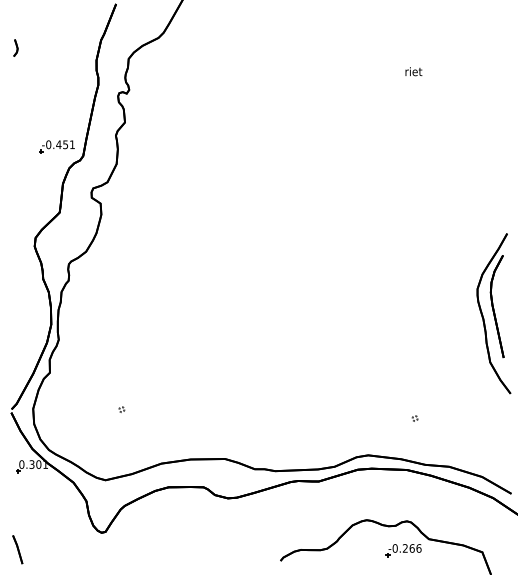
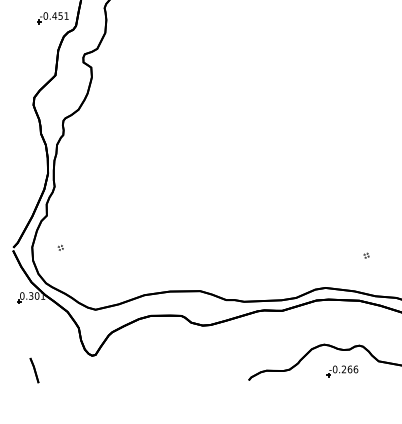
part: (121, 409) -> (60, 247), moved
line: (17, 549) -> (34, 370), moved
part: (403, 550) -> (342, 371), moved

